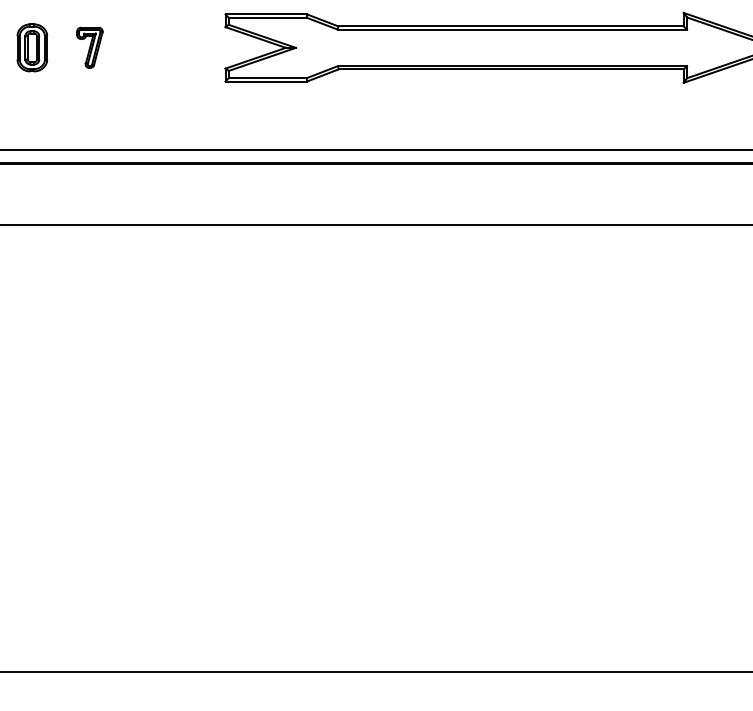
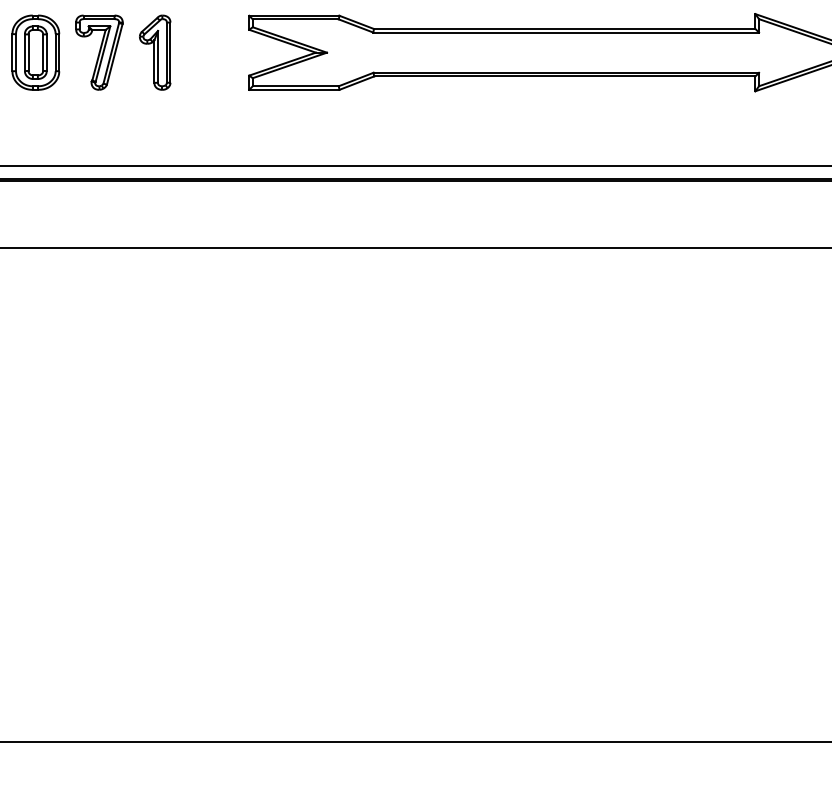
part: (32, 47) -> (36, 52), size x1.43
part: (89, 47) -> (98, 52), size x1.67
part: (140, 47) -> (155, 52), added

